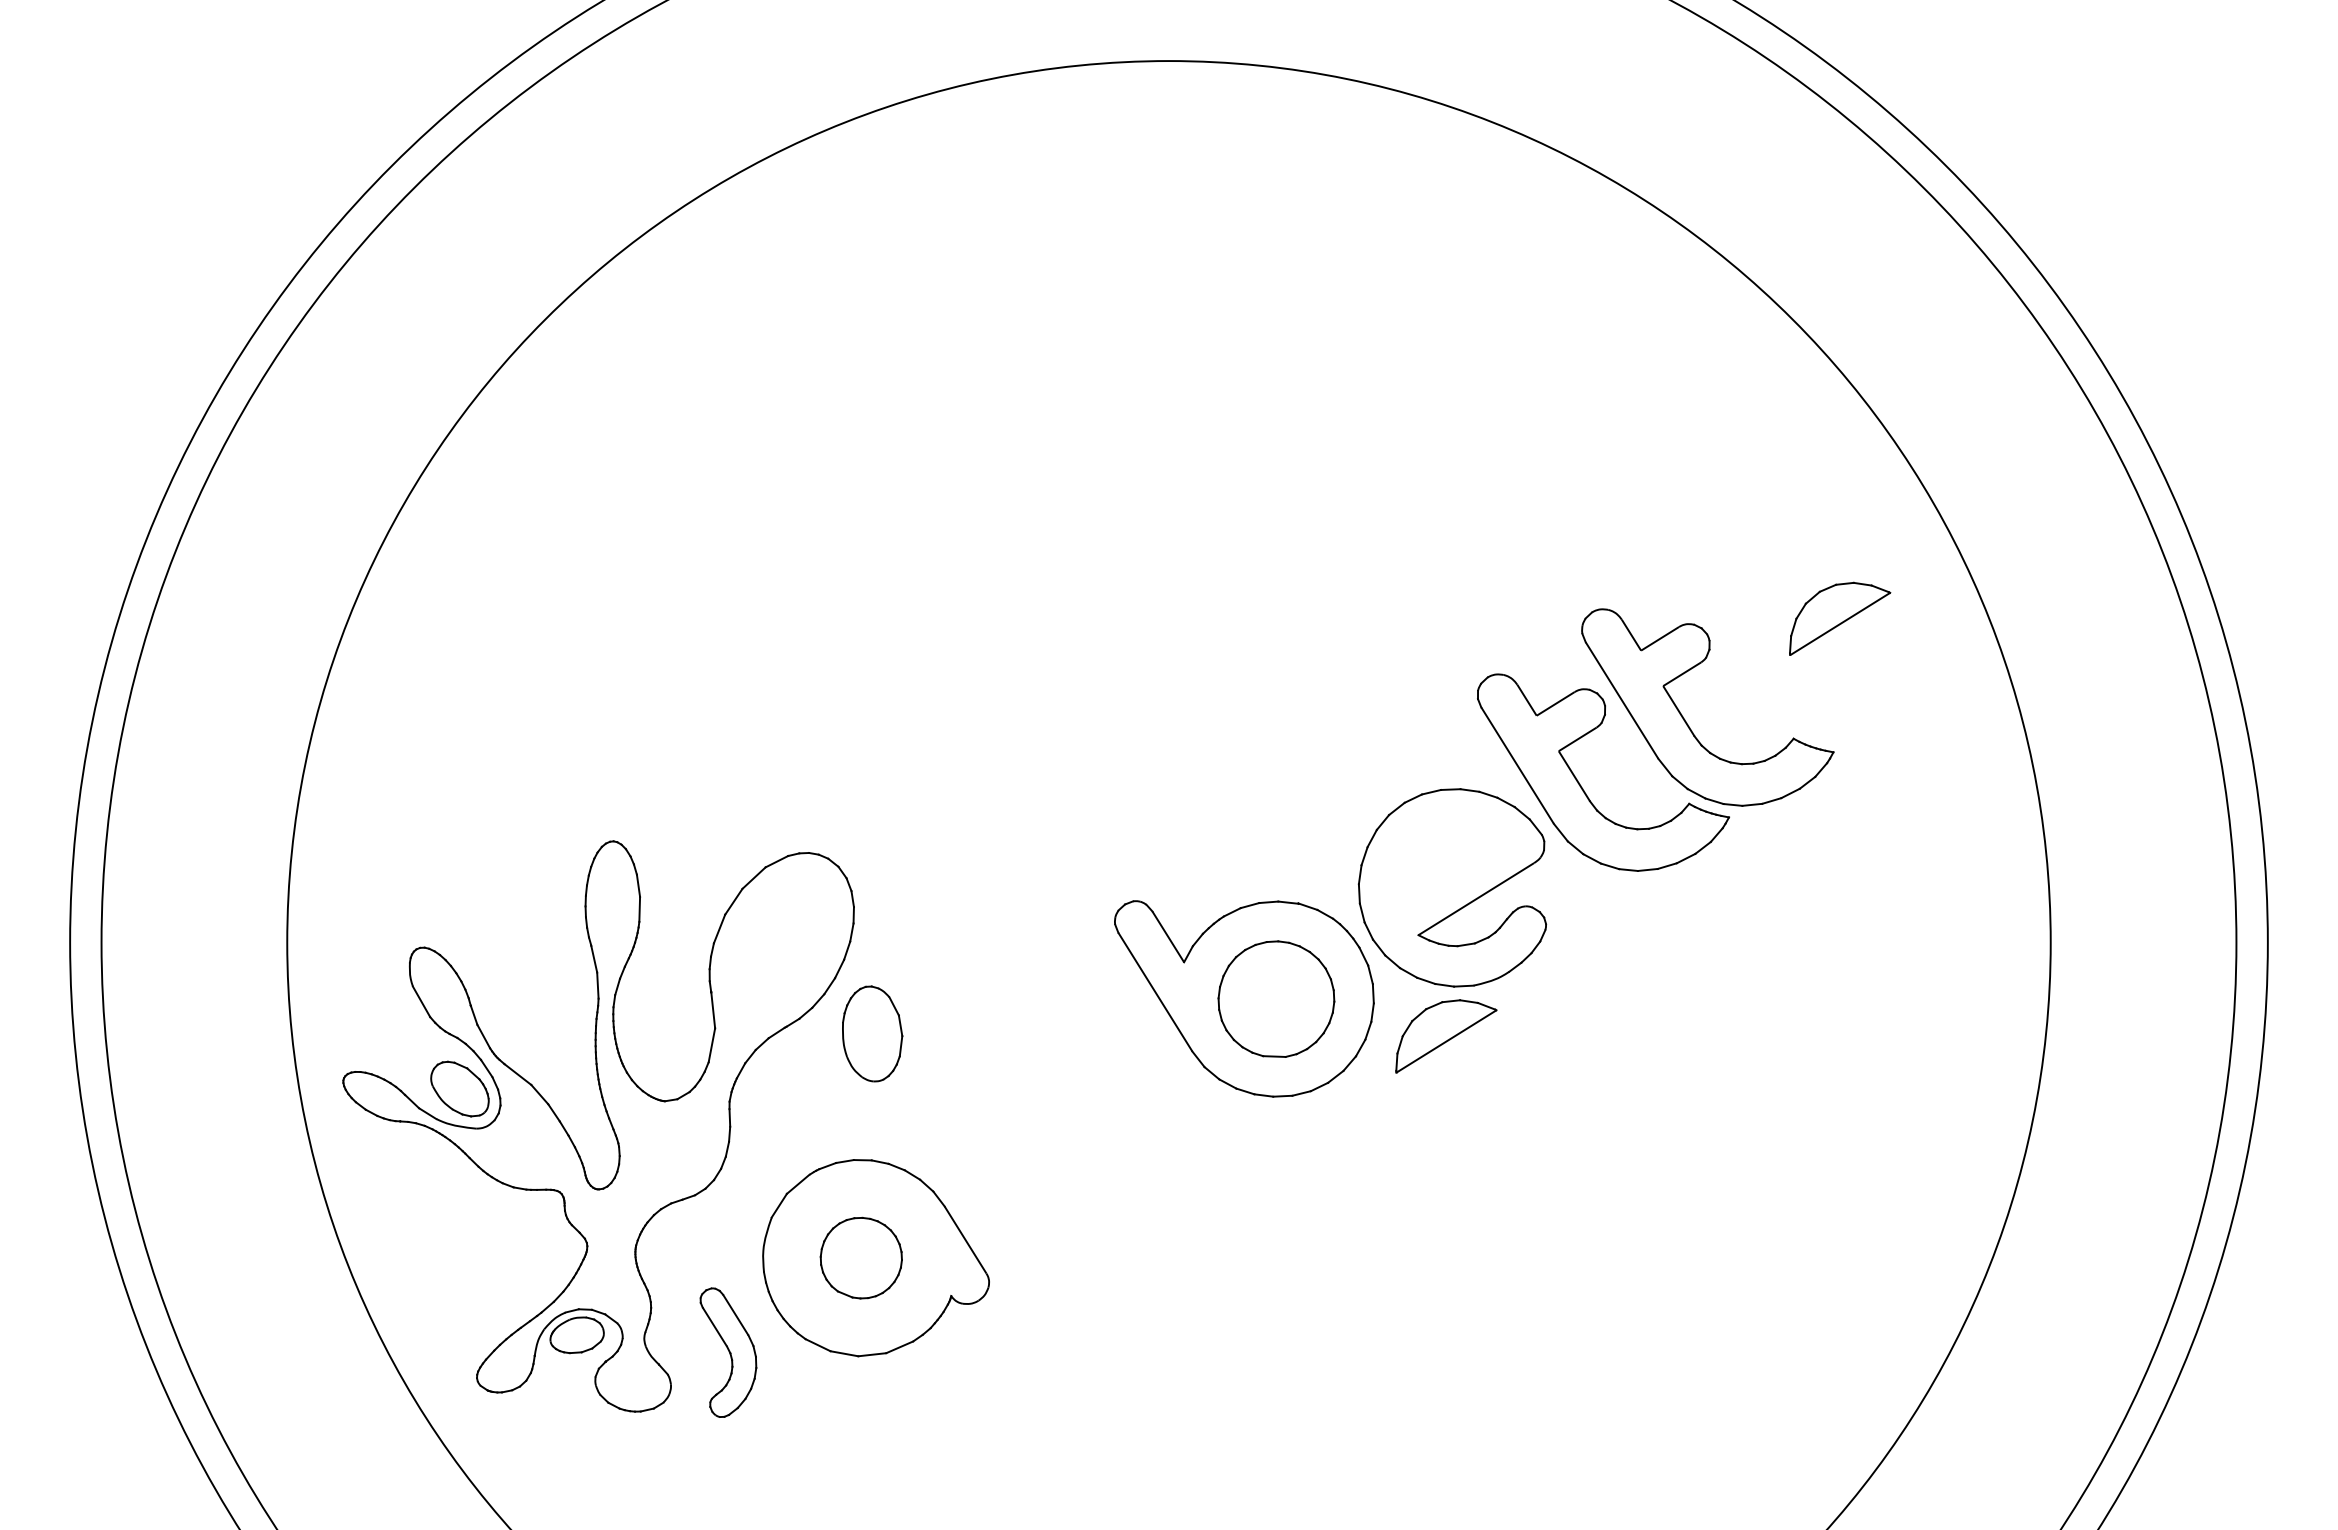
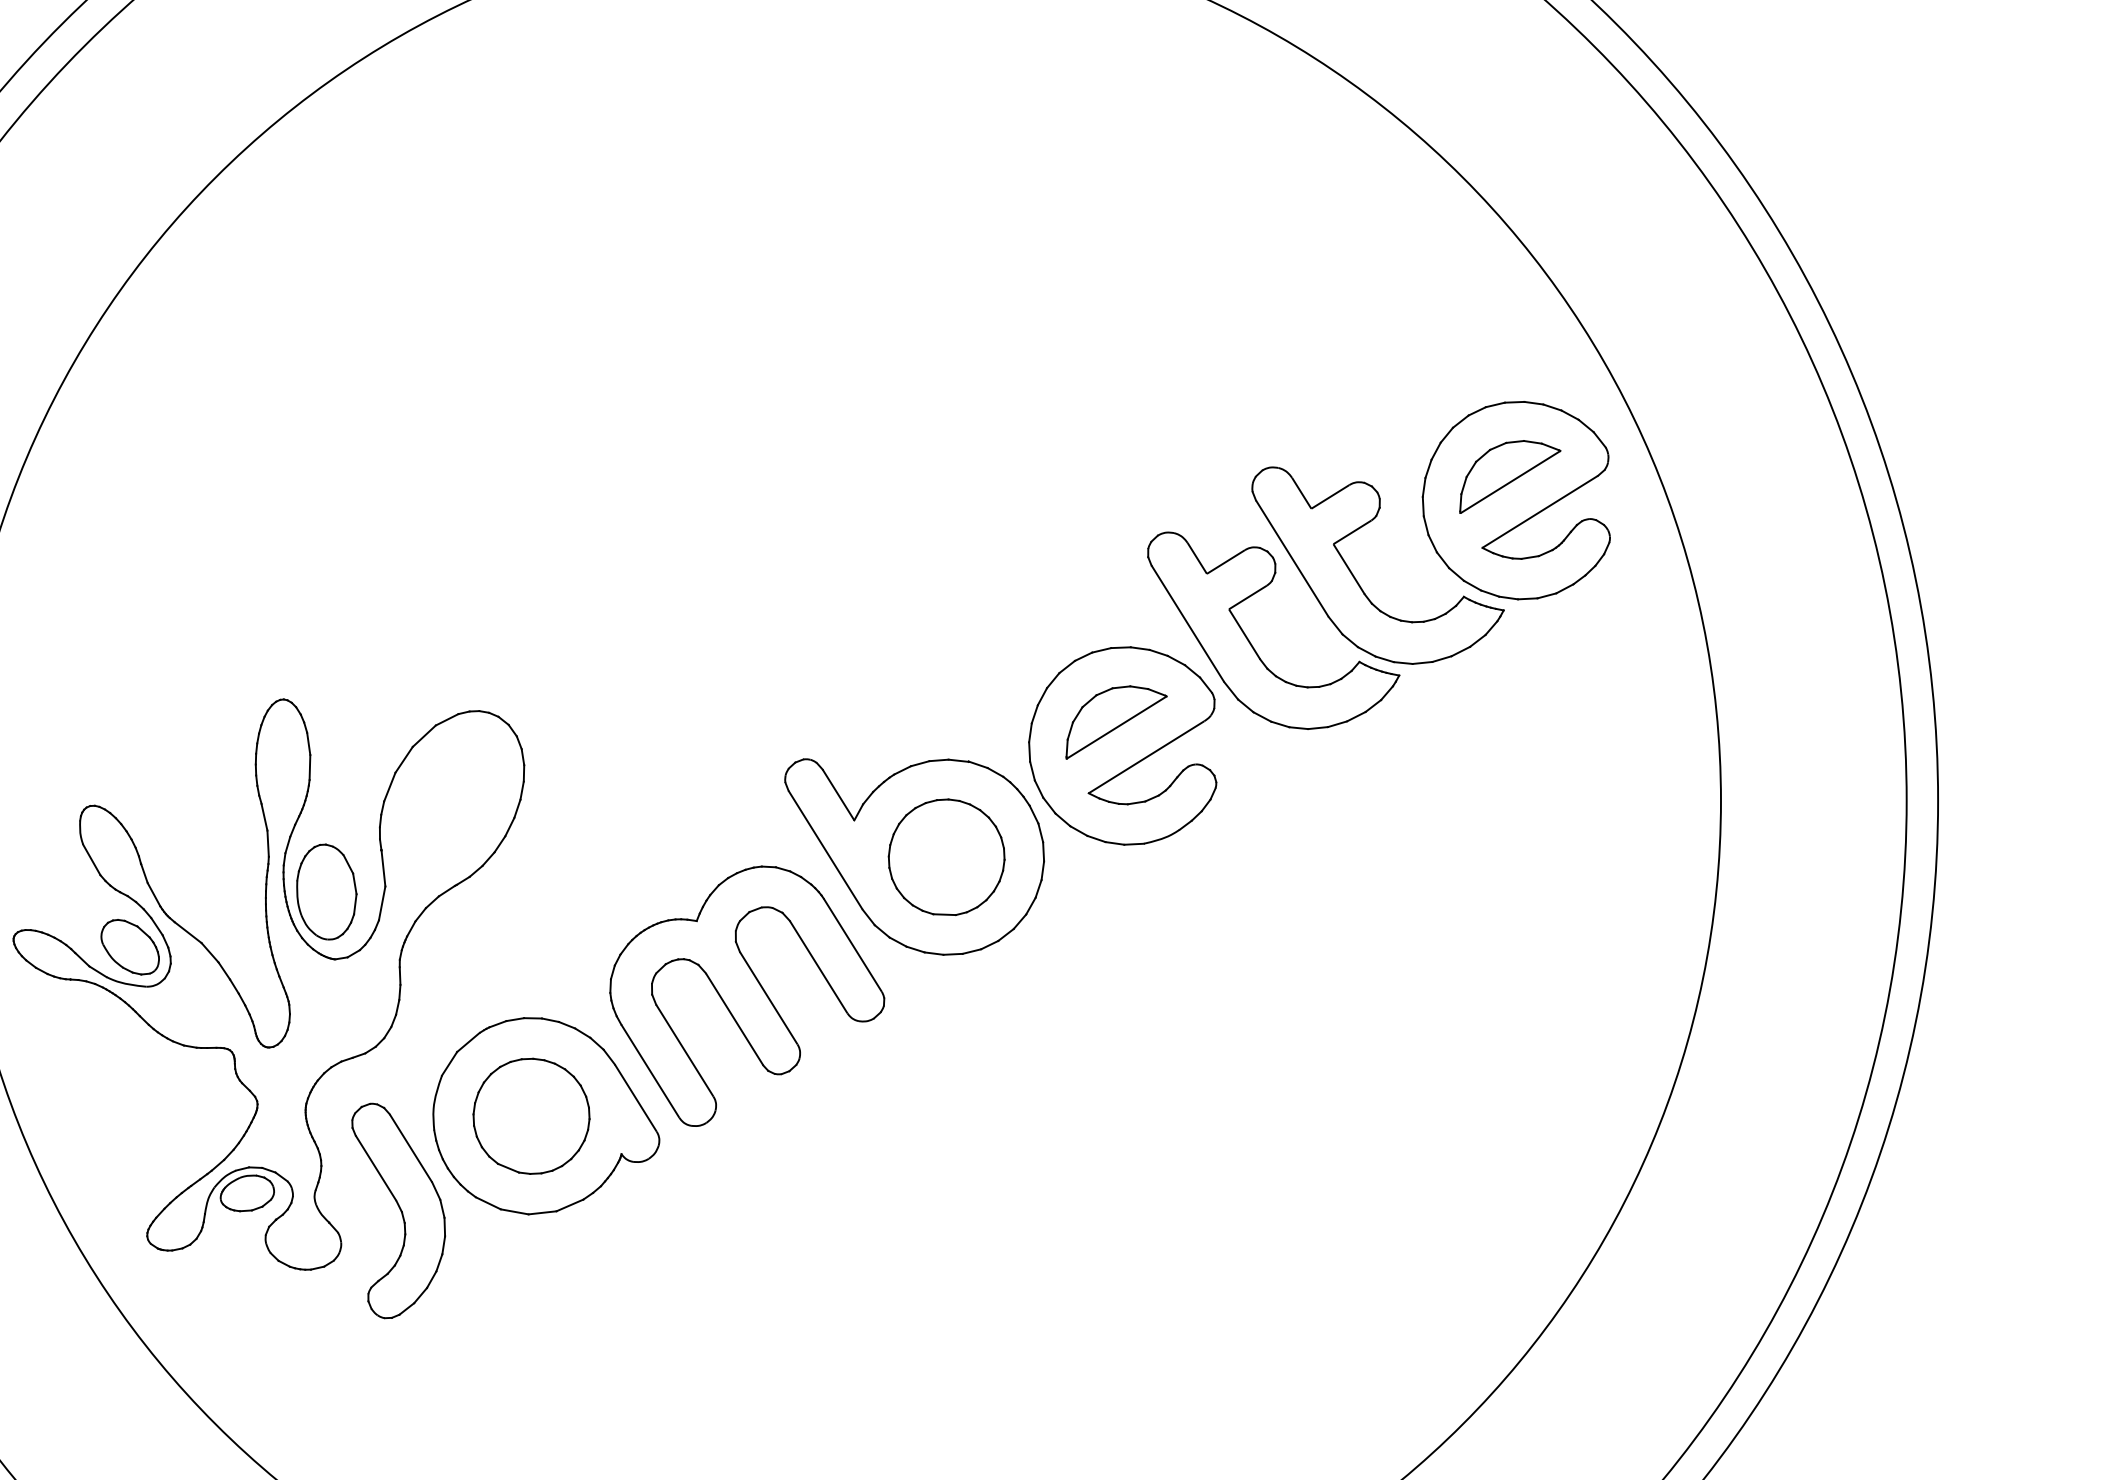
part: (1845, 642) -> (1515, 500), added
part: (872, 1033) -> (326, 891), moved
part: (1446, 1036) -> (1116, 722), moved
part: (1076, 1137) -> (746, 995), added
part: (861, 1257) -> (531, 1115), size x1.43
part: (728, 1352) -> (398, 1210), size x1.67

